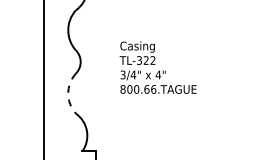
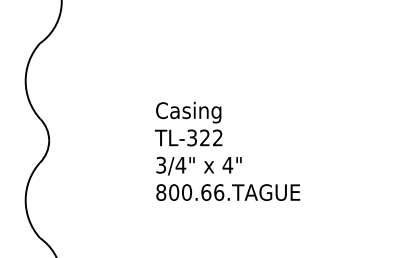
text: (157, 67) -> (226, 151), moved
arc: (68, 93) -> (26, 200), dashed -> solid

